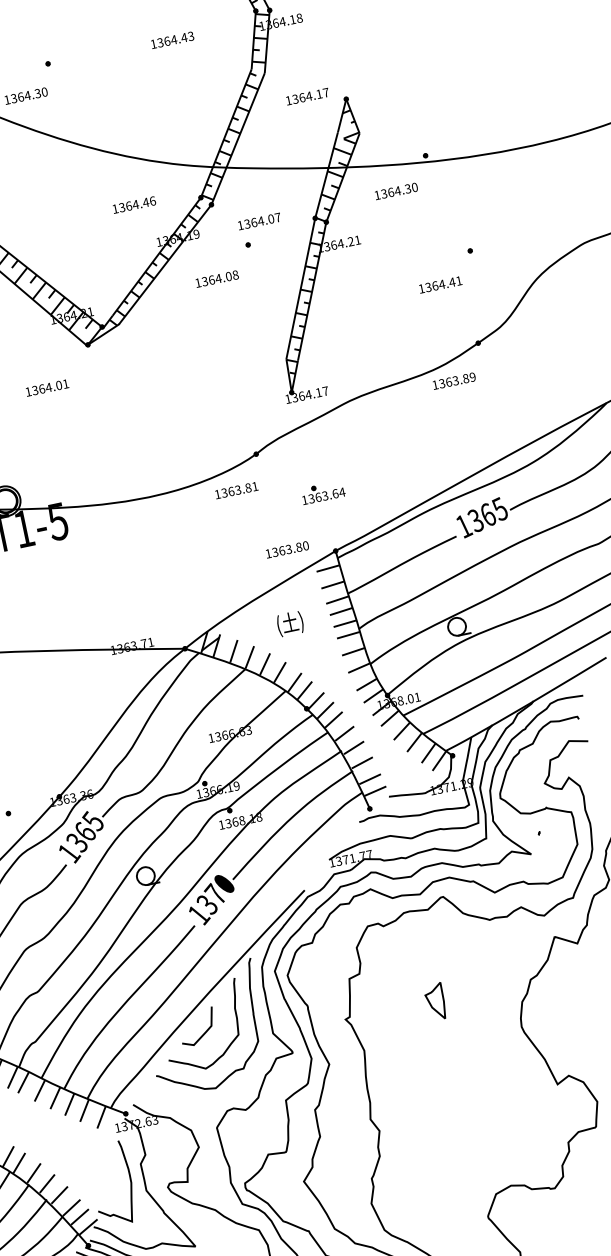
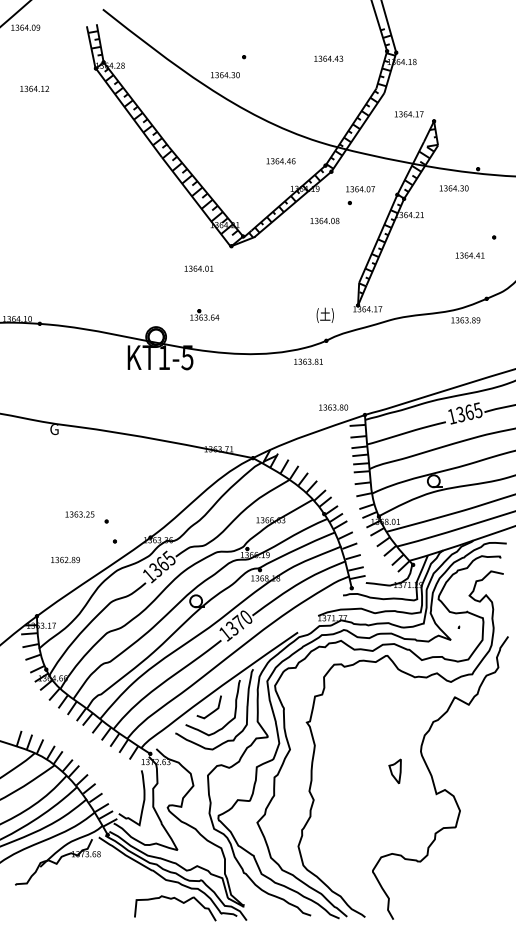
part: (322, 491) -> (204, 314), moved
text: (288, 622) -> (324, 314), moved
part: (434, 1002) -> (394, 771), moved

